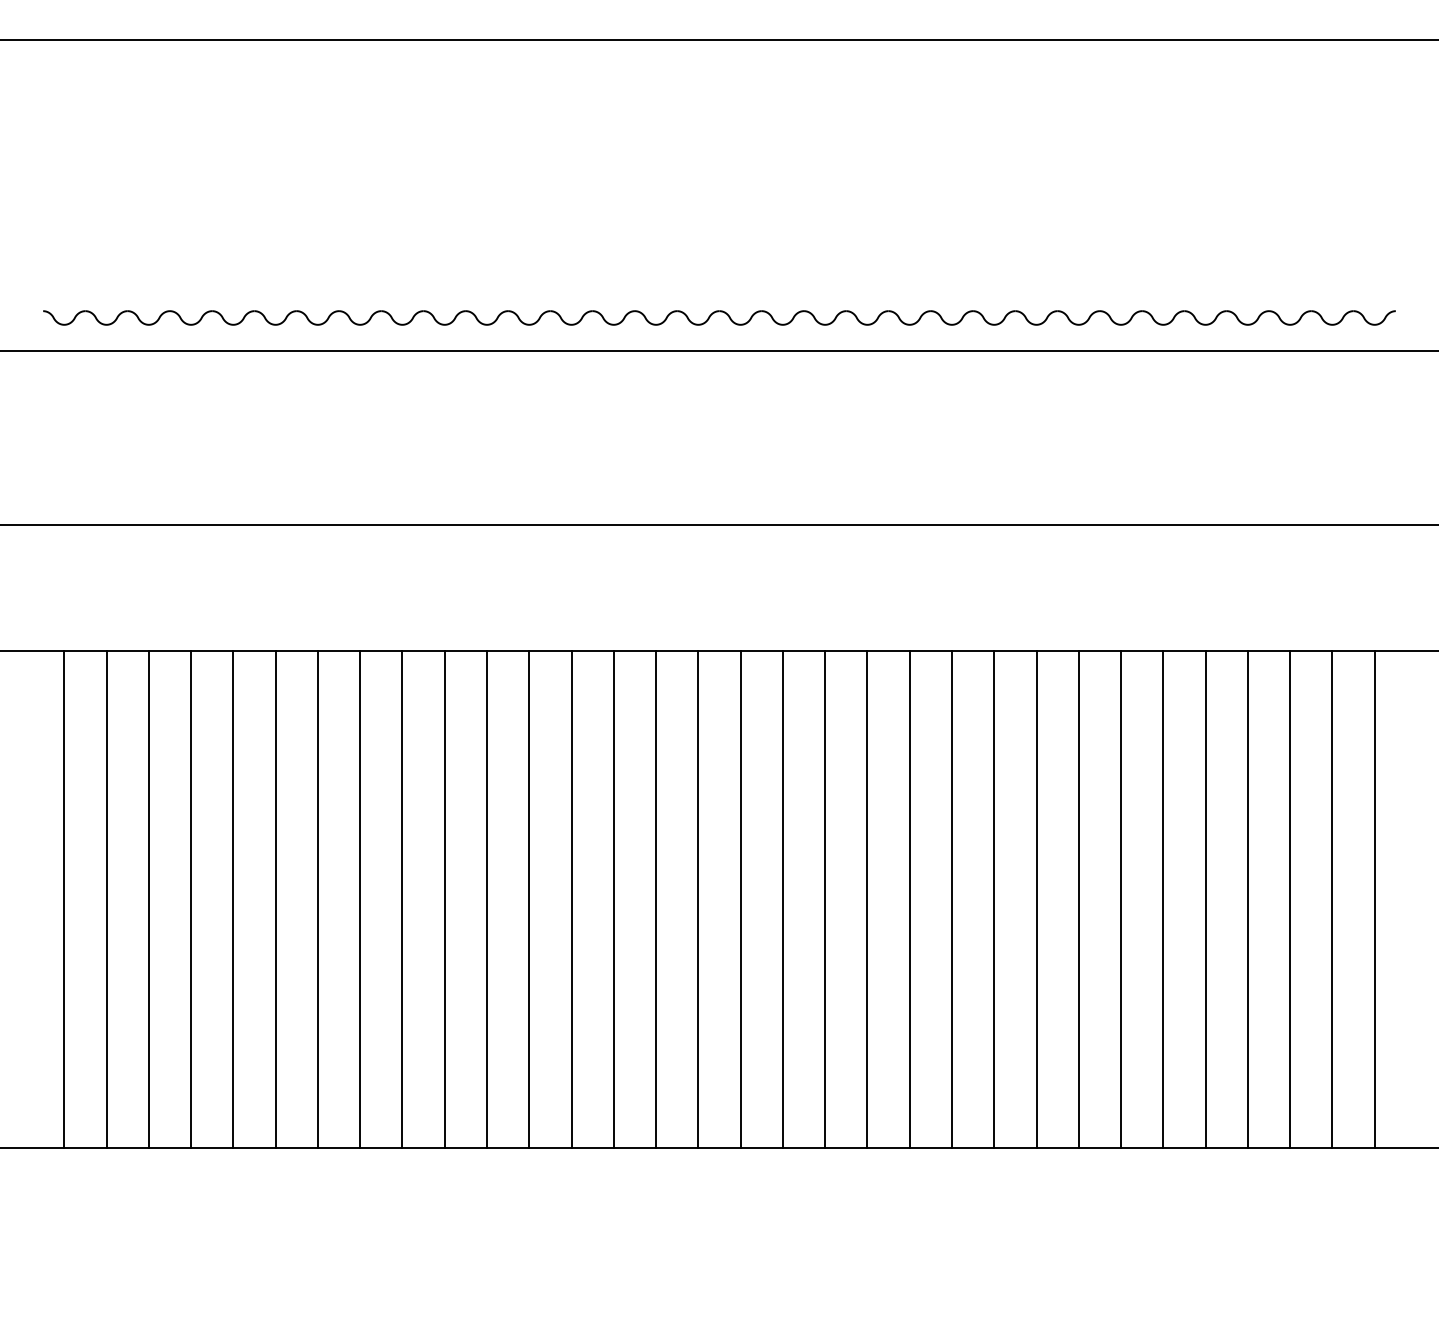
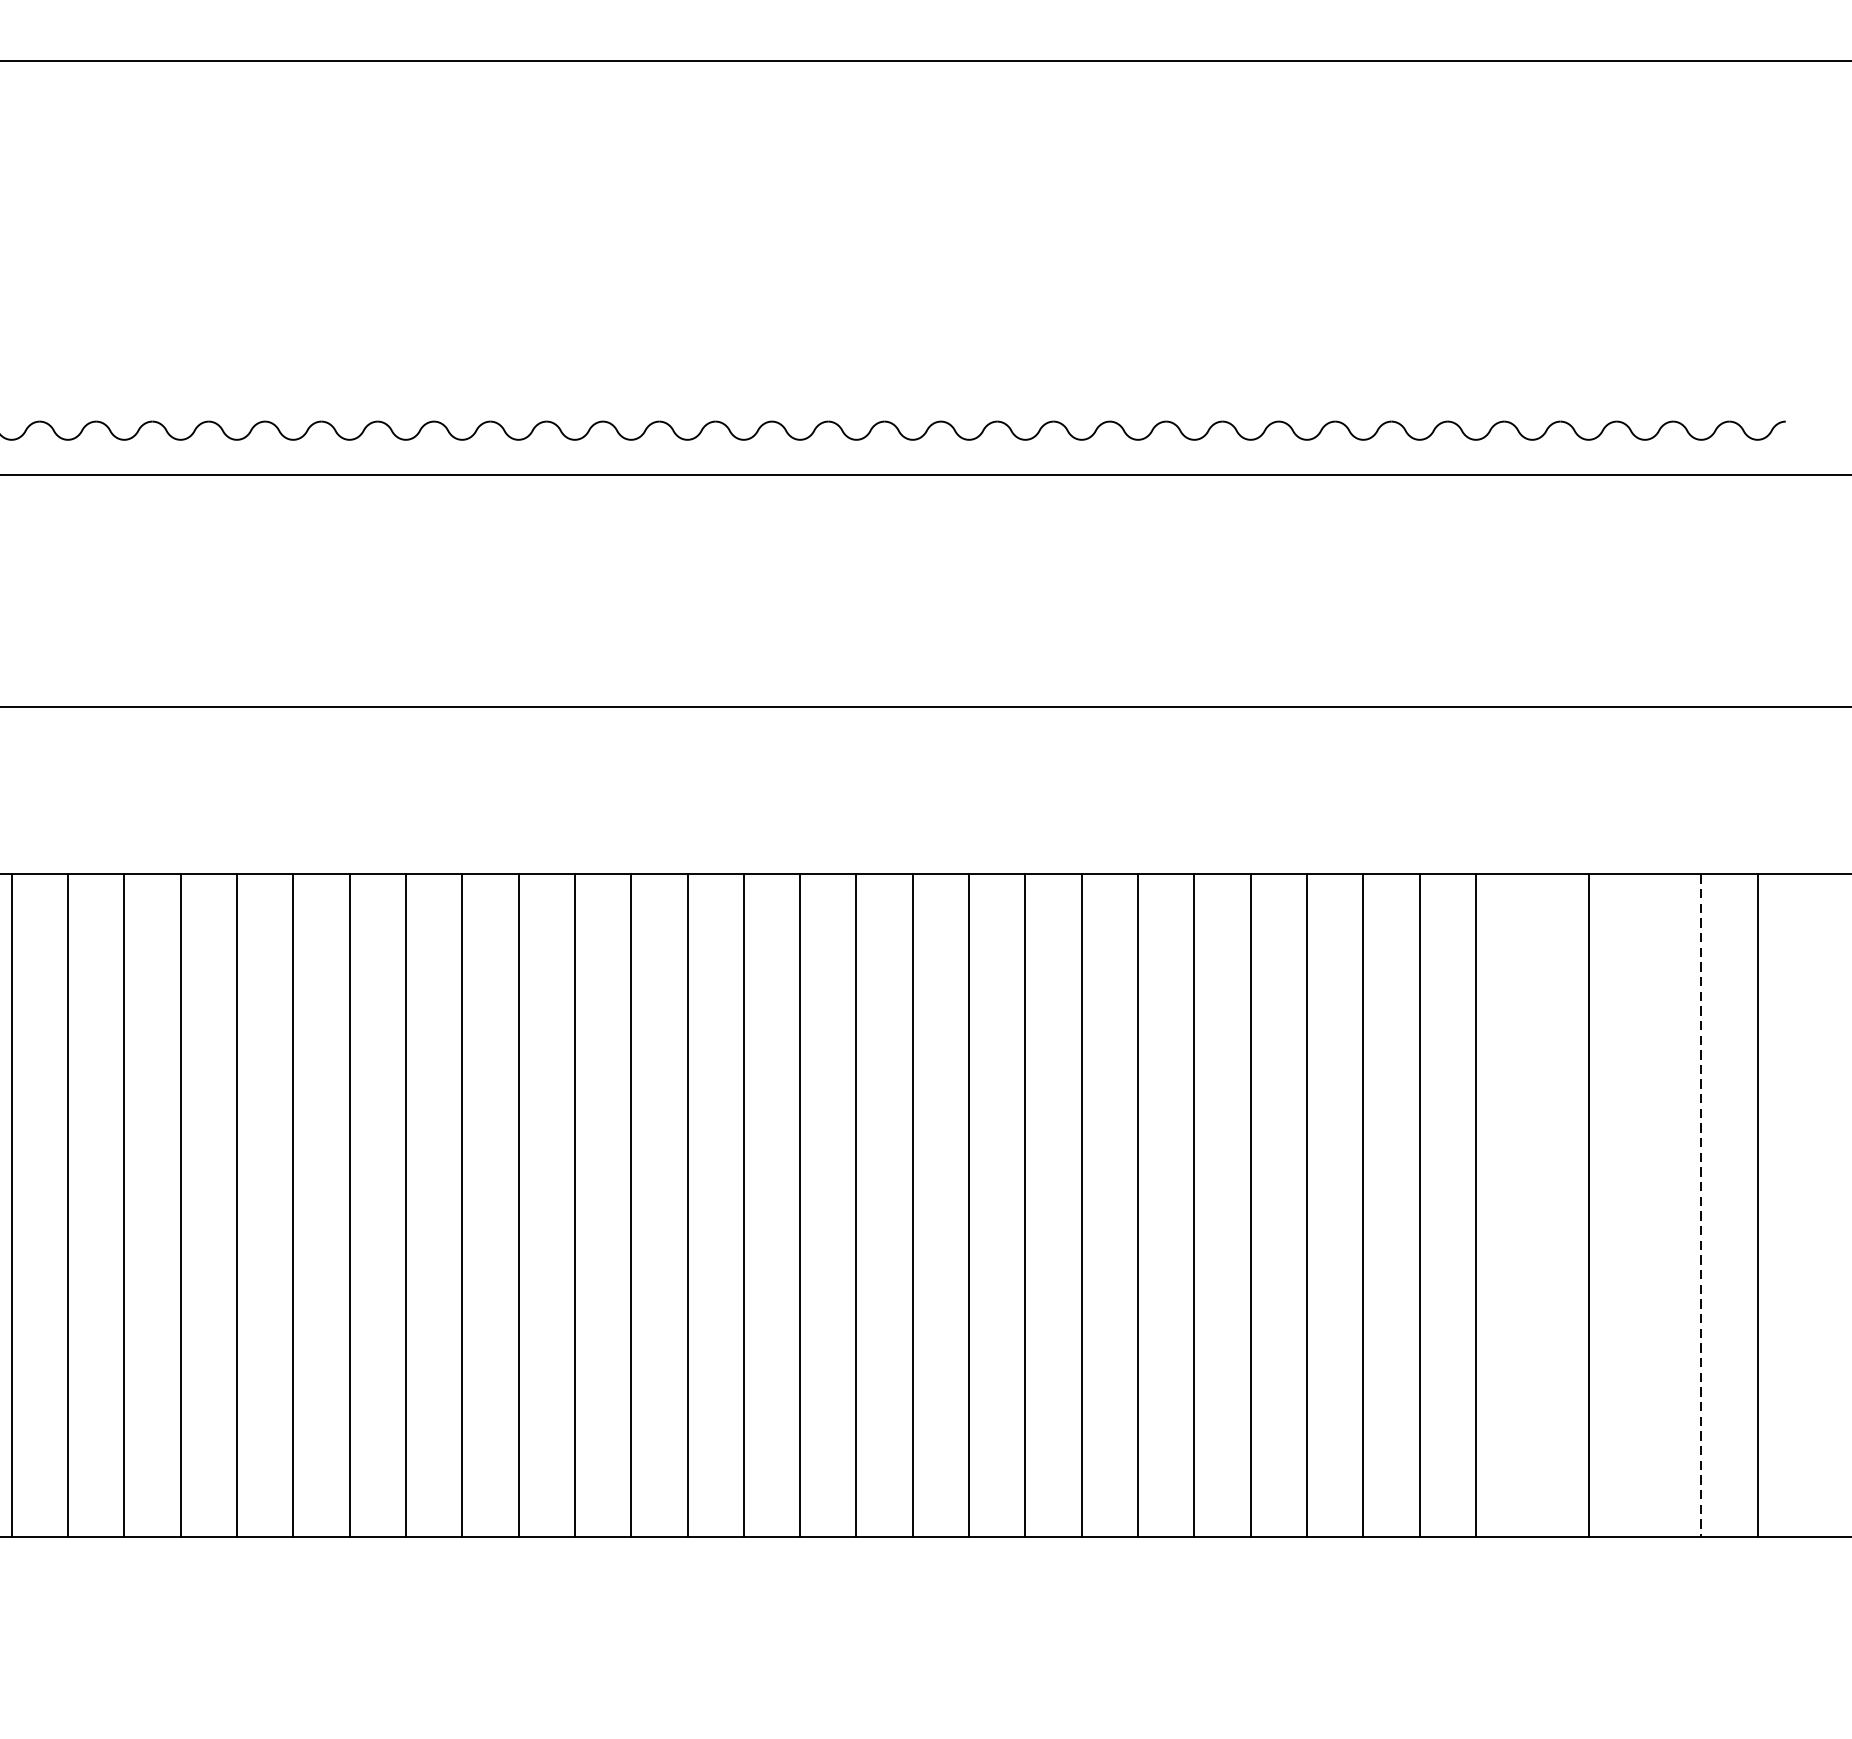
line: (1205, 899) -> (1532, 1205), removed
line: (1290, 899) -> (1645, 1205), removed
line: (1332, 899) -> (1701, 1205), solid -> dashed

